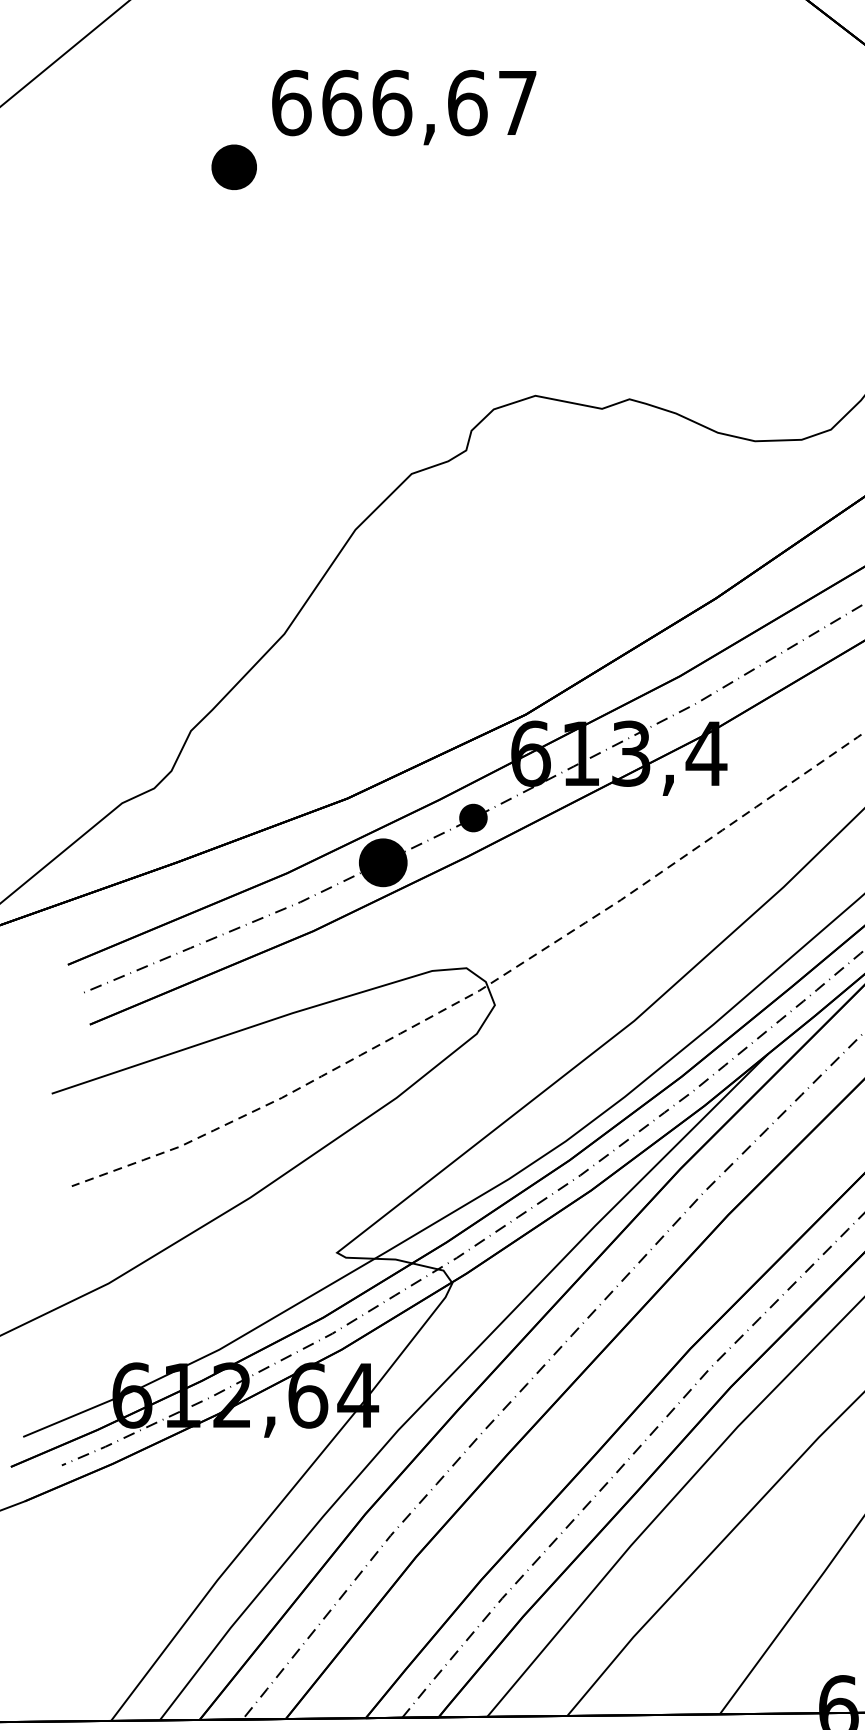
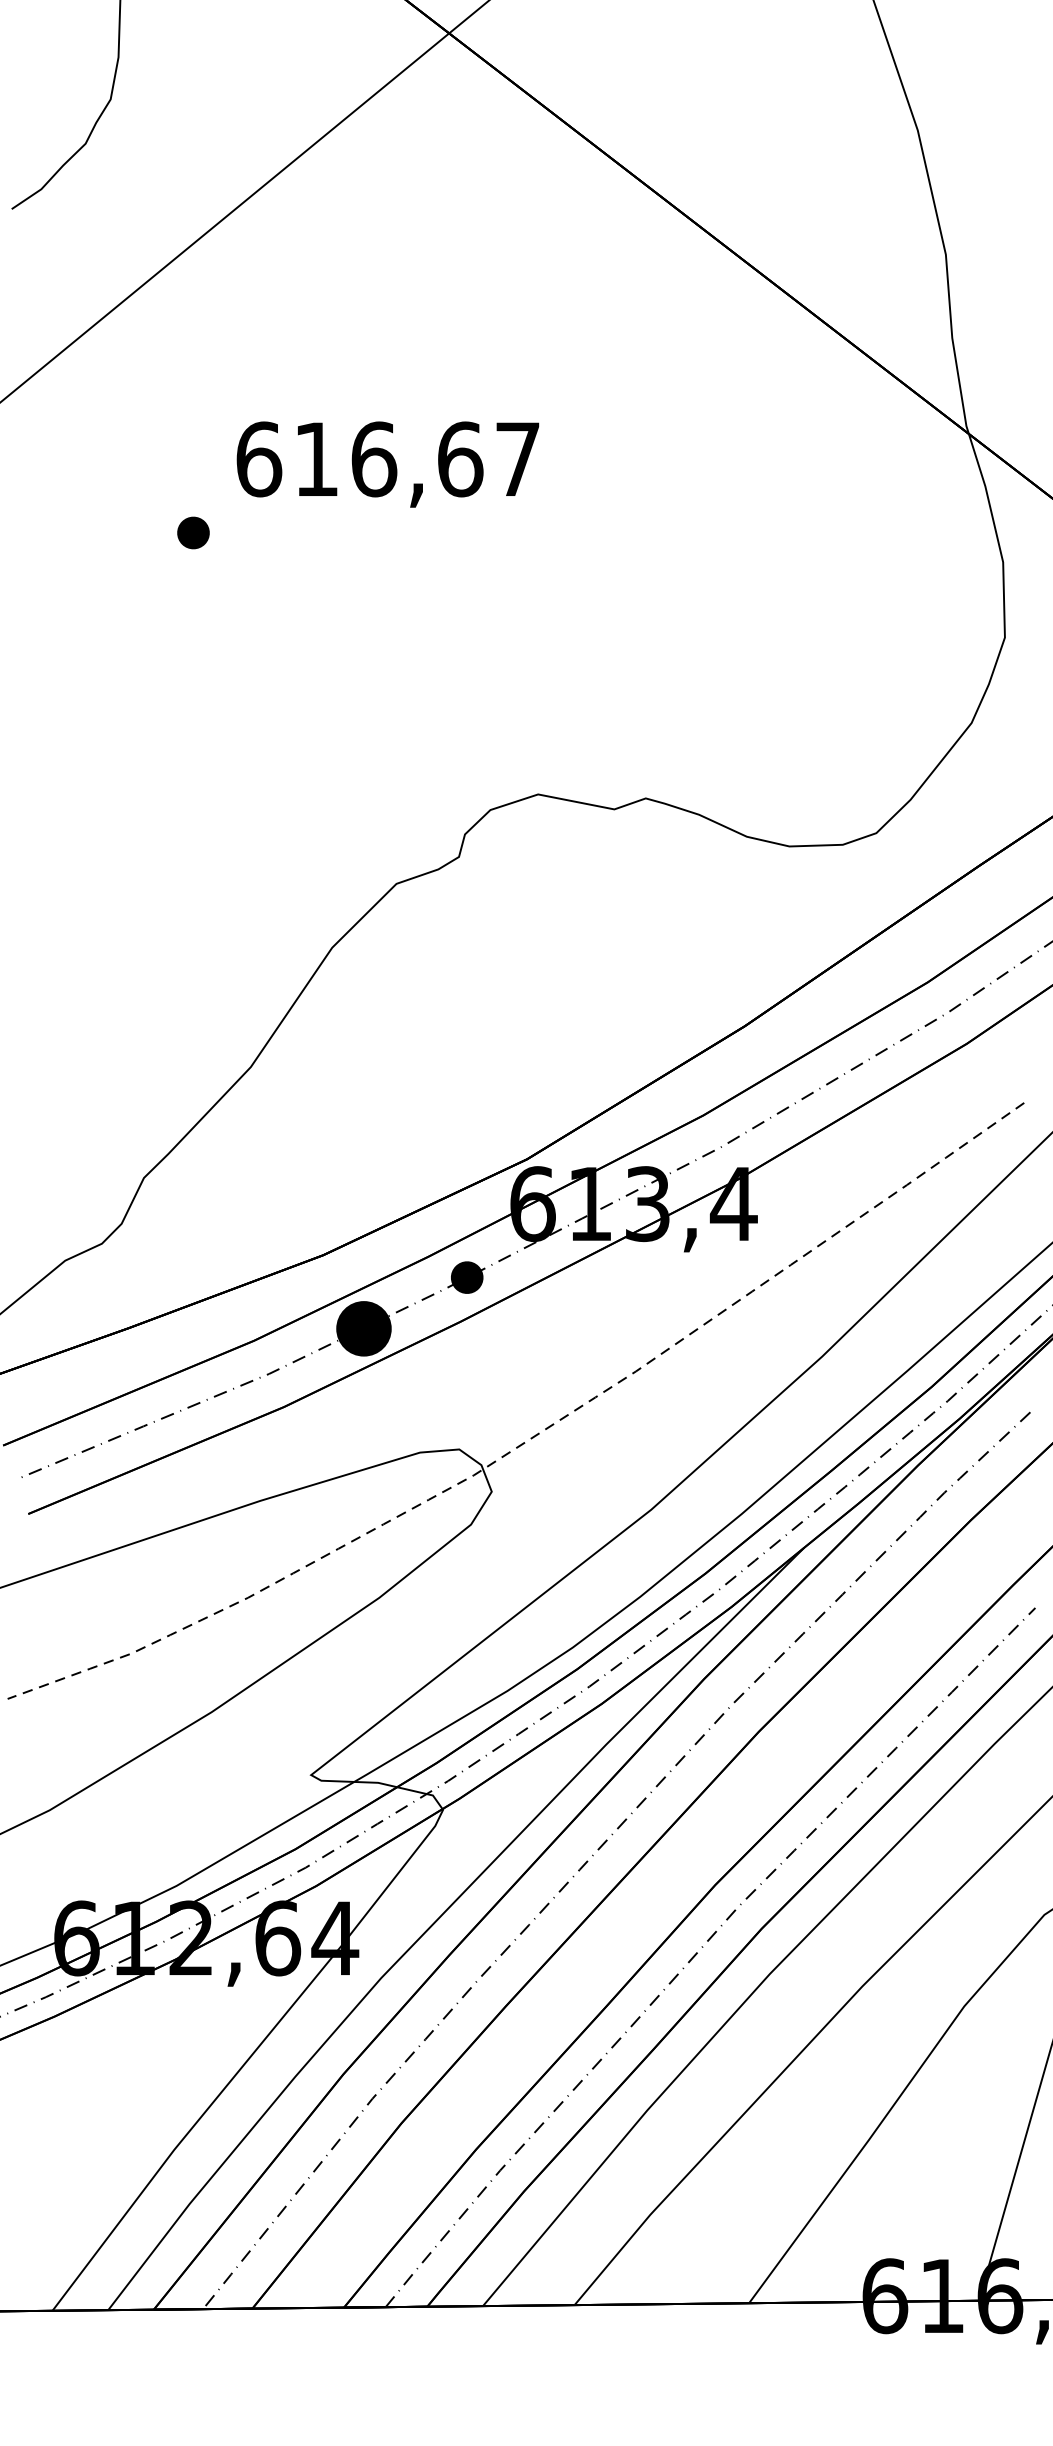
text: (341, 103) -> (316, 459), 666,67 -> 616,67
part: (234, 166) -> (193, 532), size x0.62

